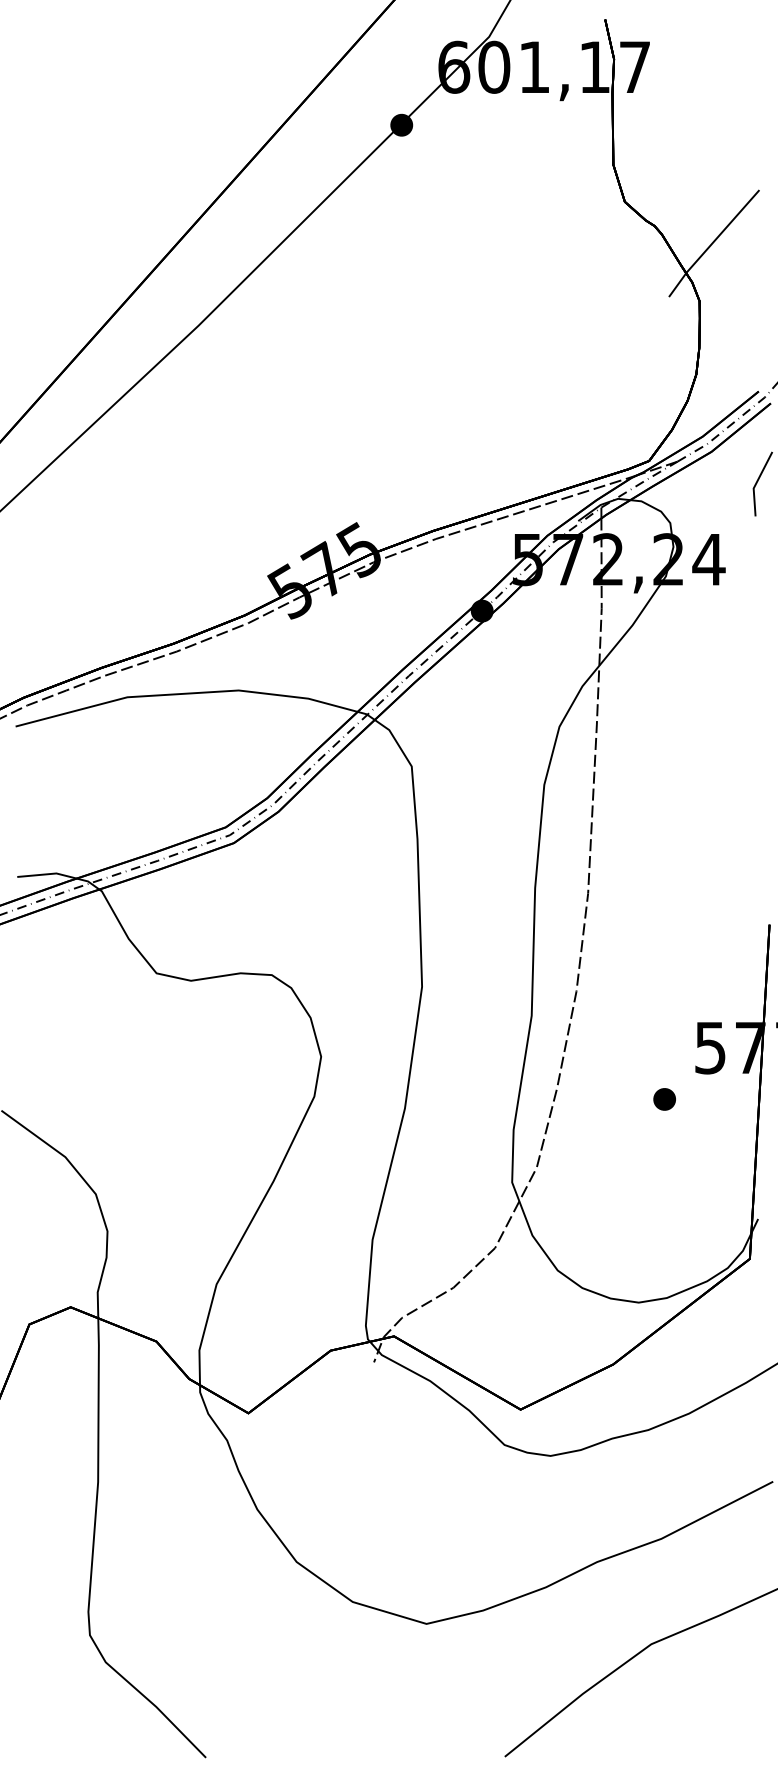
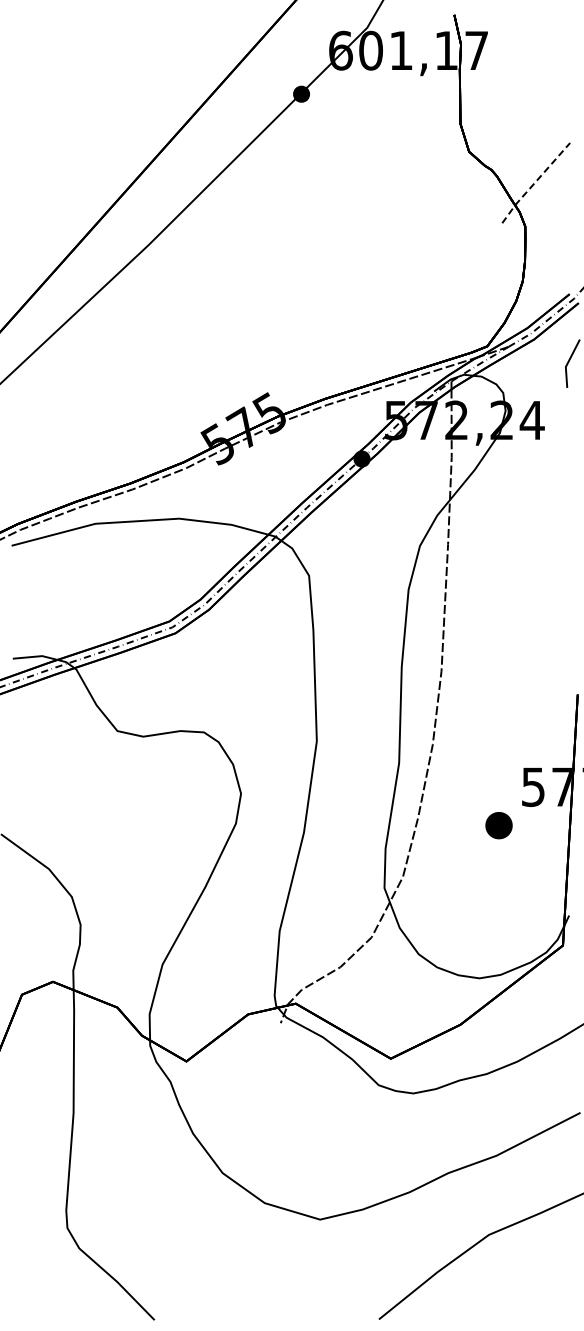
line: (713, 242) -> (535, 182), solid -> dashed
part: (663, 1099) -> (498, 825), size x1.6

